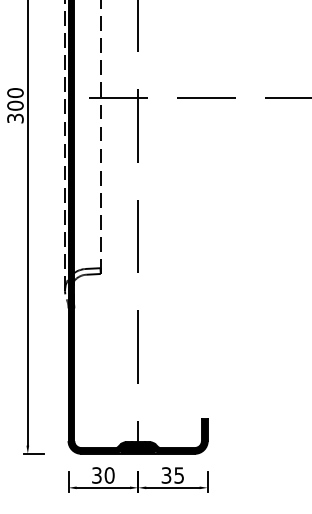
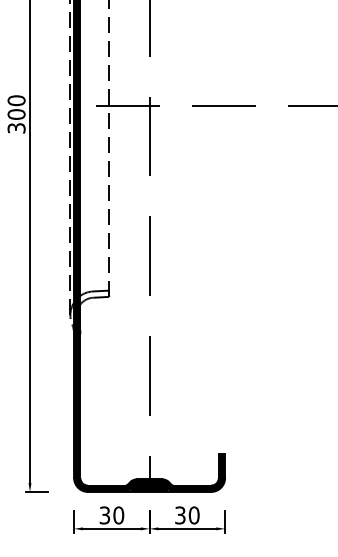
text: (179, 475) -> (194, 515), 35 -> 30

